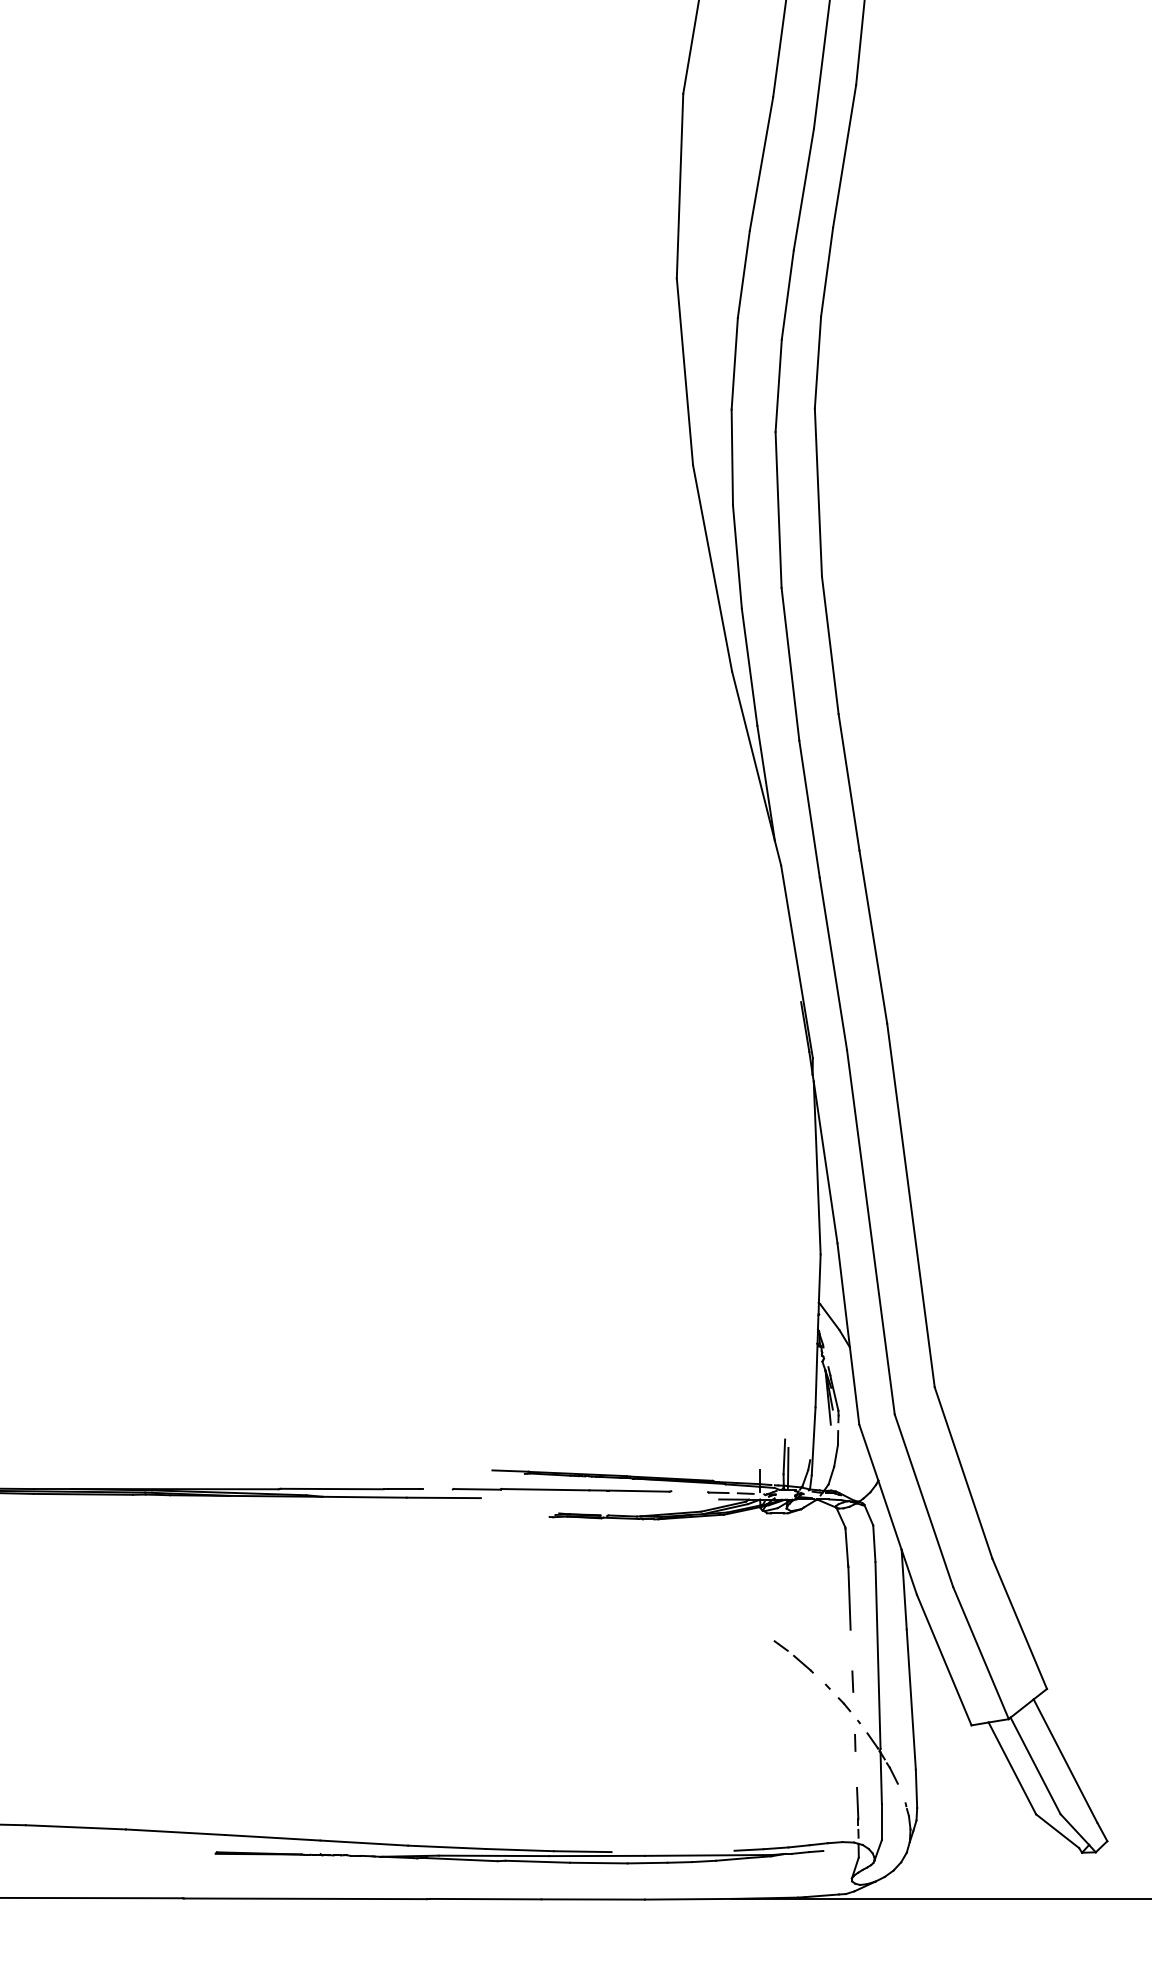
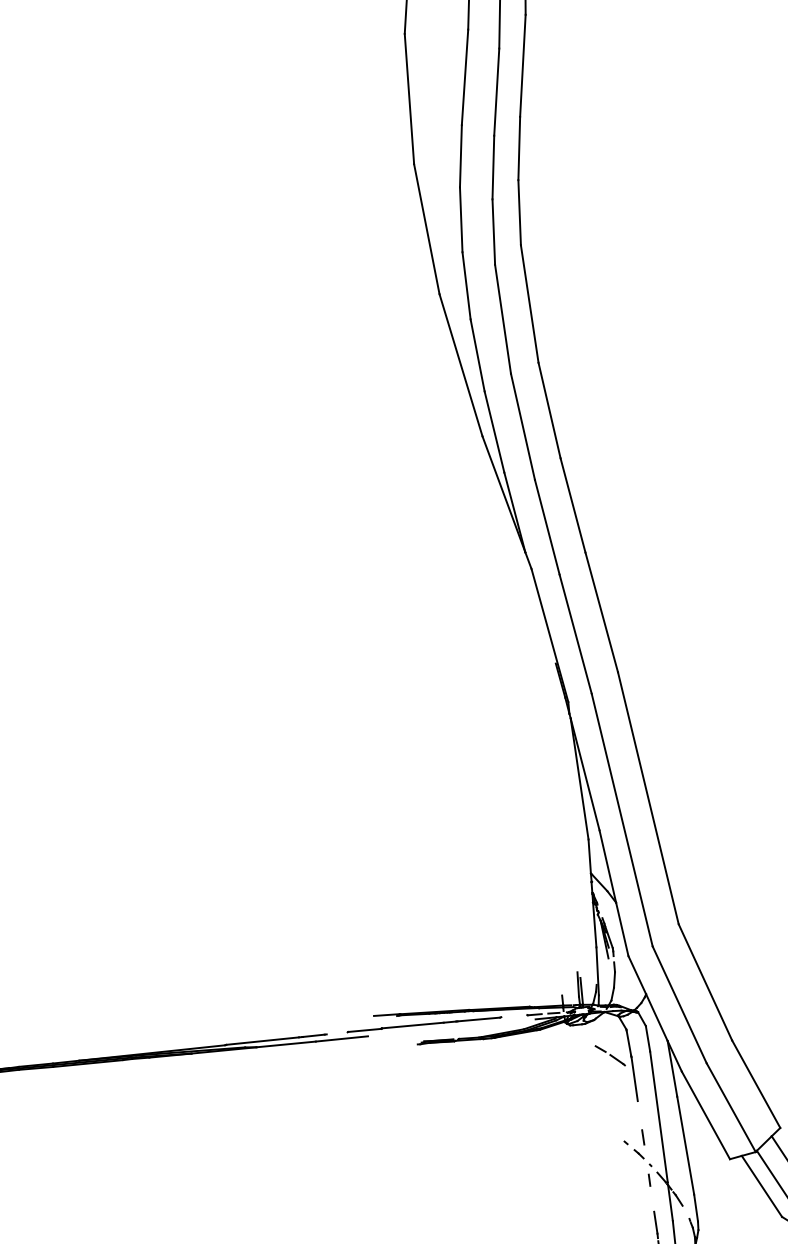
part: (793, 1656) -> (610, 1055), moved

